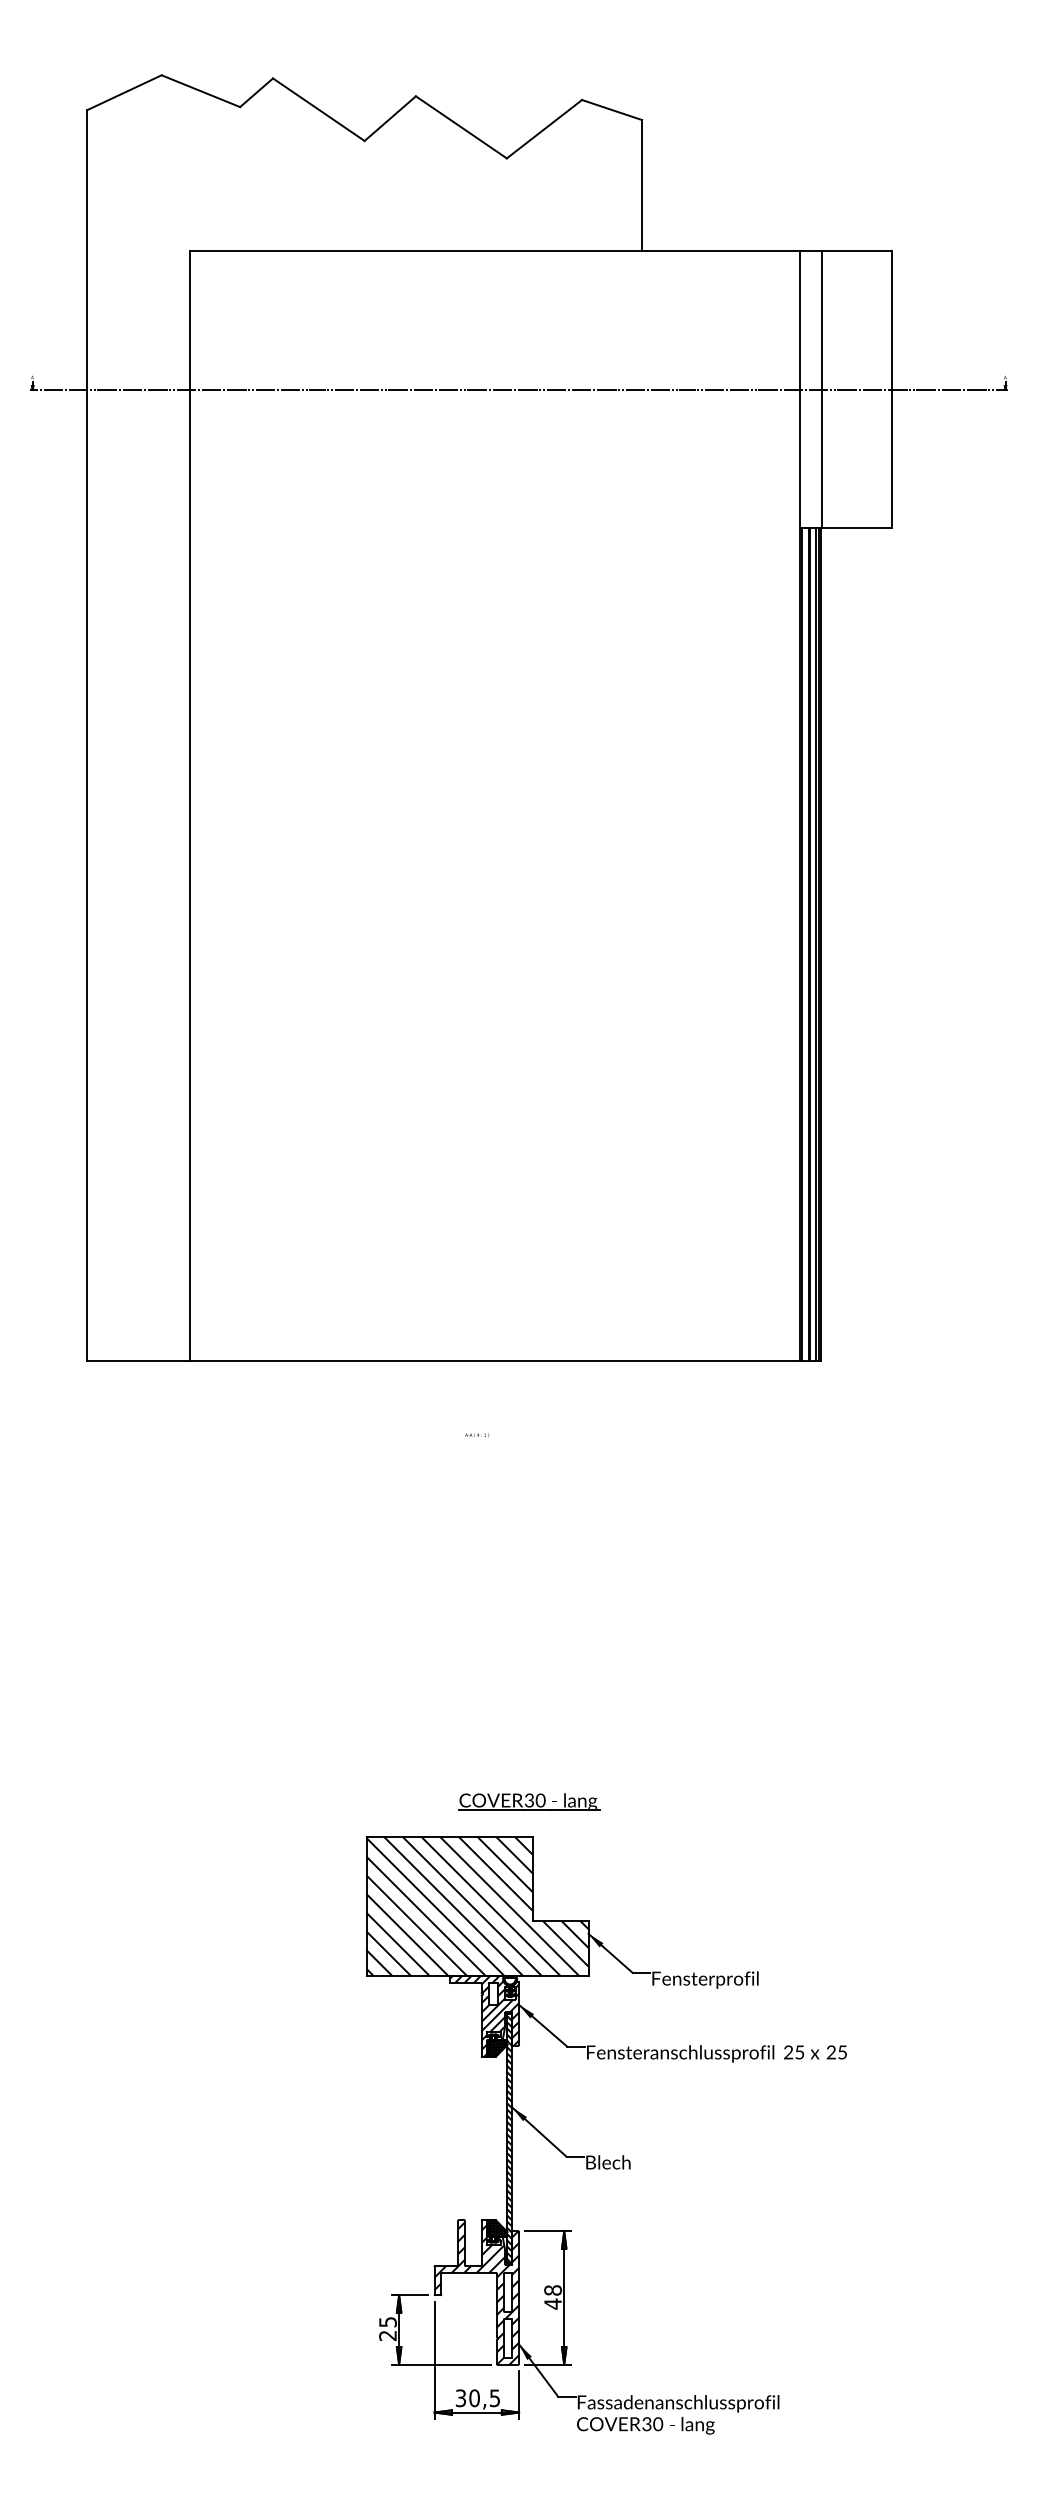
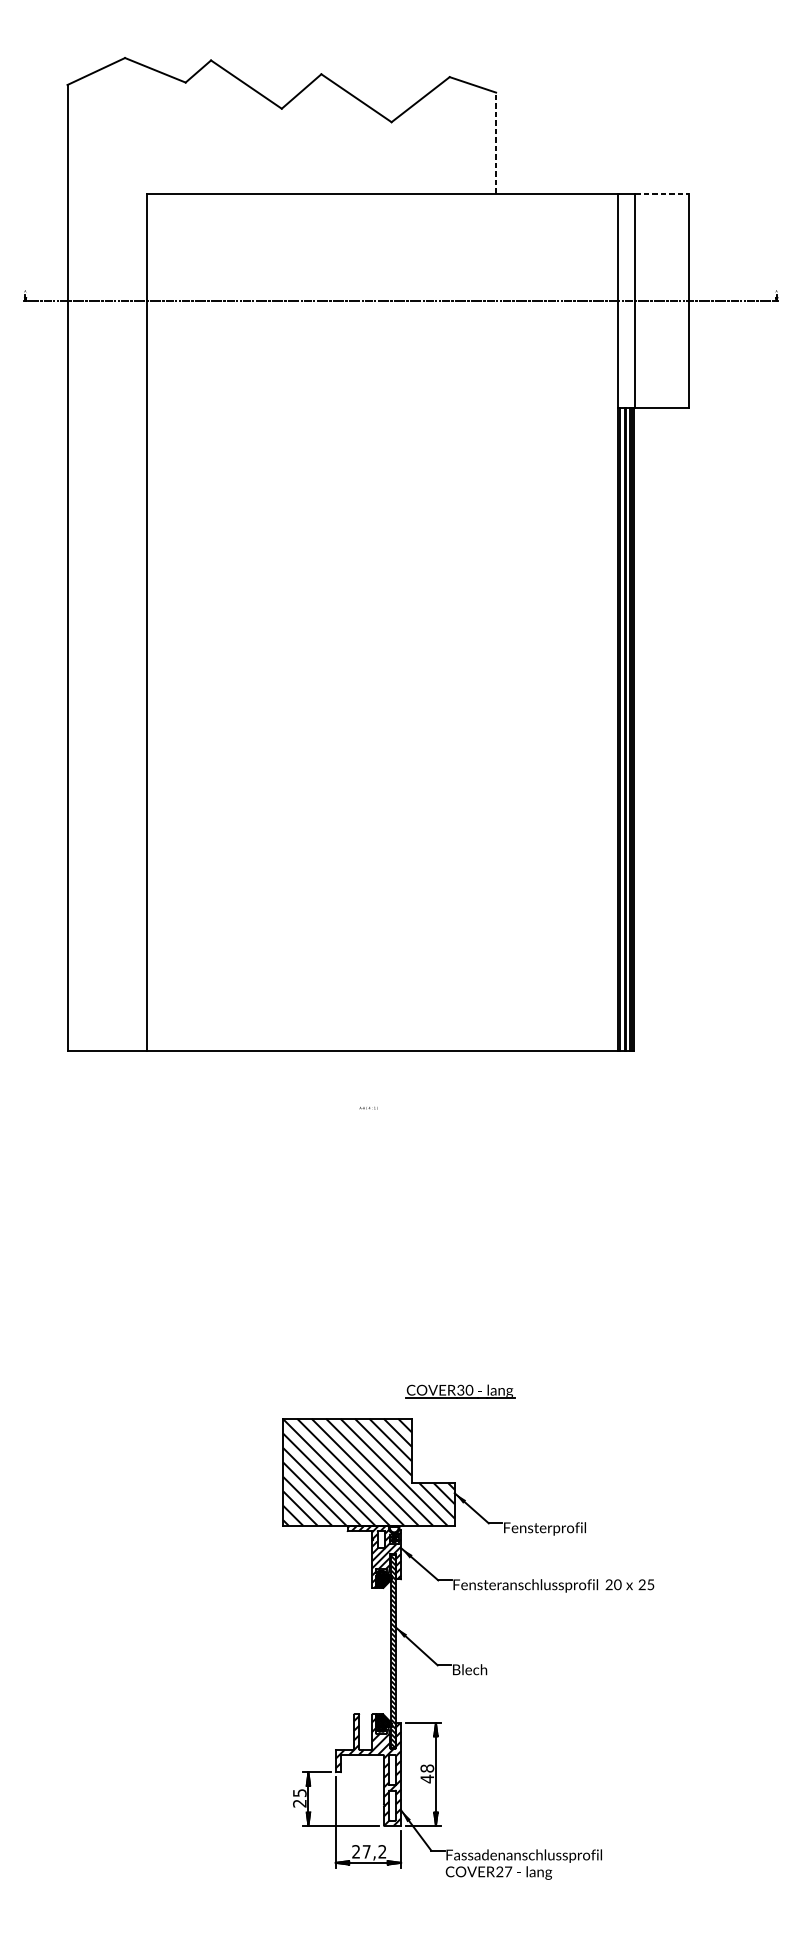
line: (642, 184) -> (496, 142), solid -> dashed
line: (857, 250) -> (662, 193), solid -> dashed
part: (529, 1801) -> (460, 1391), moved
text: (799, 2052) -> (617, 1584), 25 -> 20
text: (477, 2398) -> (368, 1852), 30,5 -> 27,2
text: (652, 2424) -> (504, 1872), 30 -> 27

